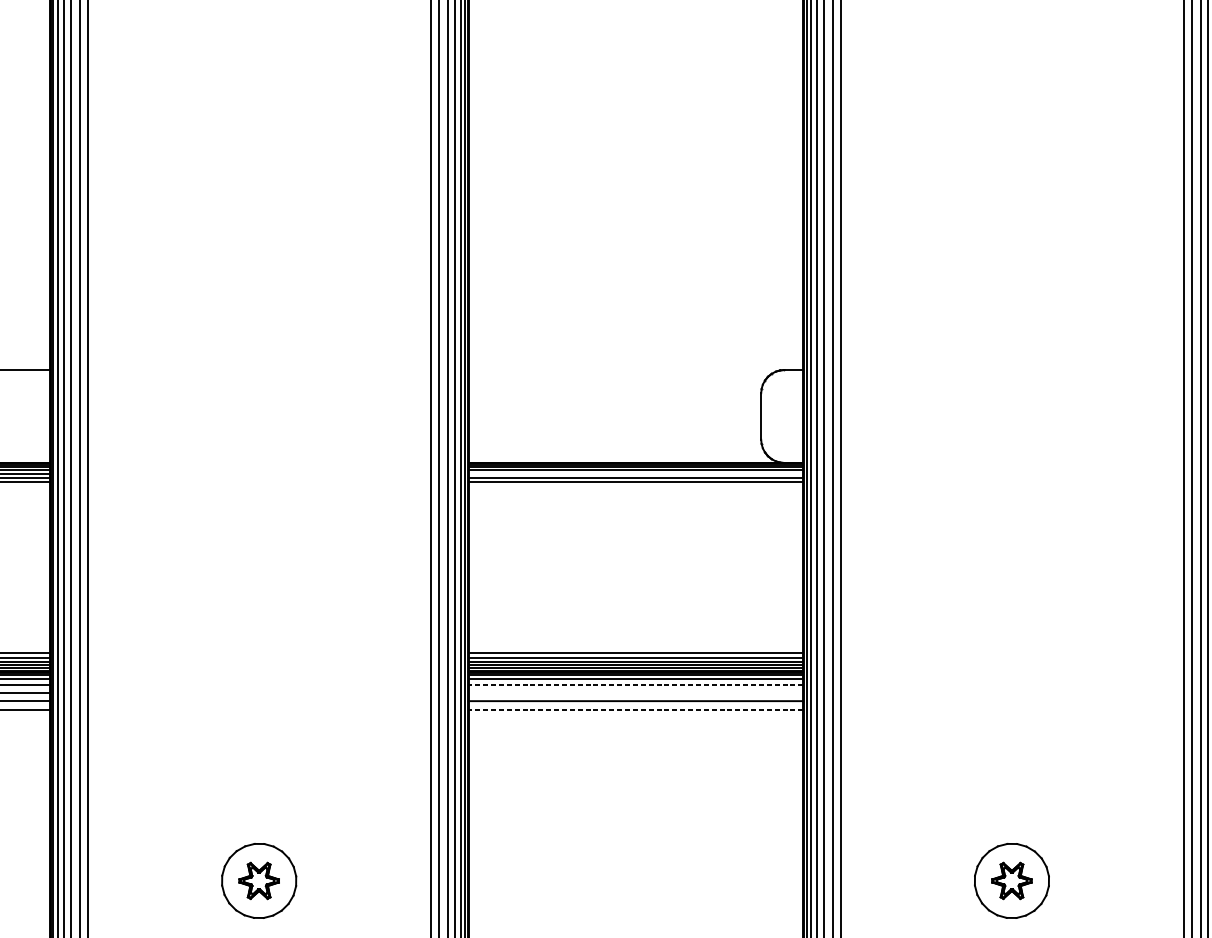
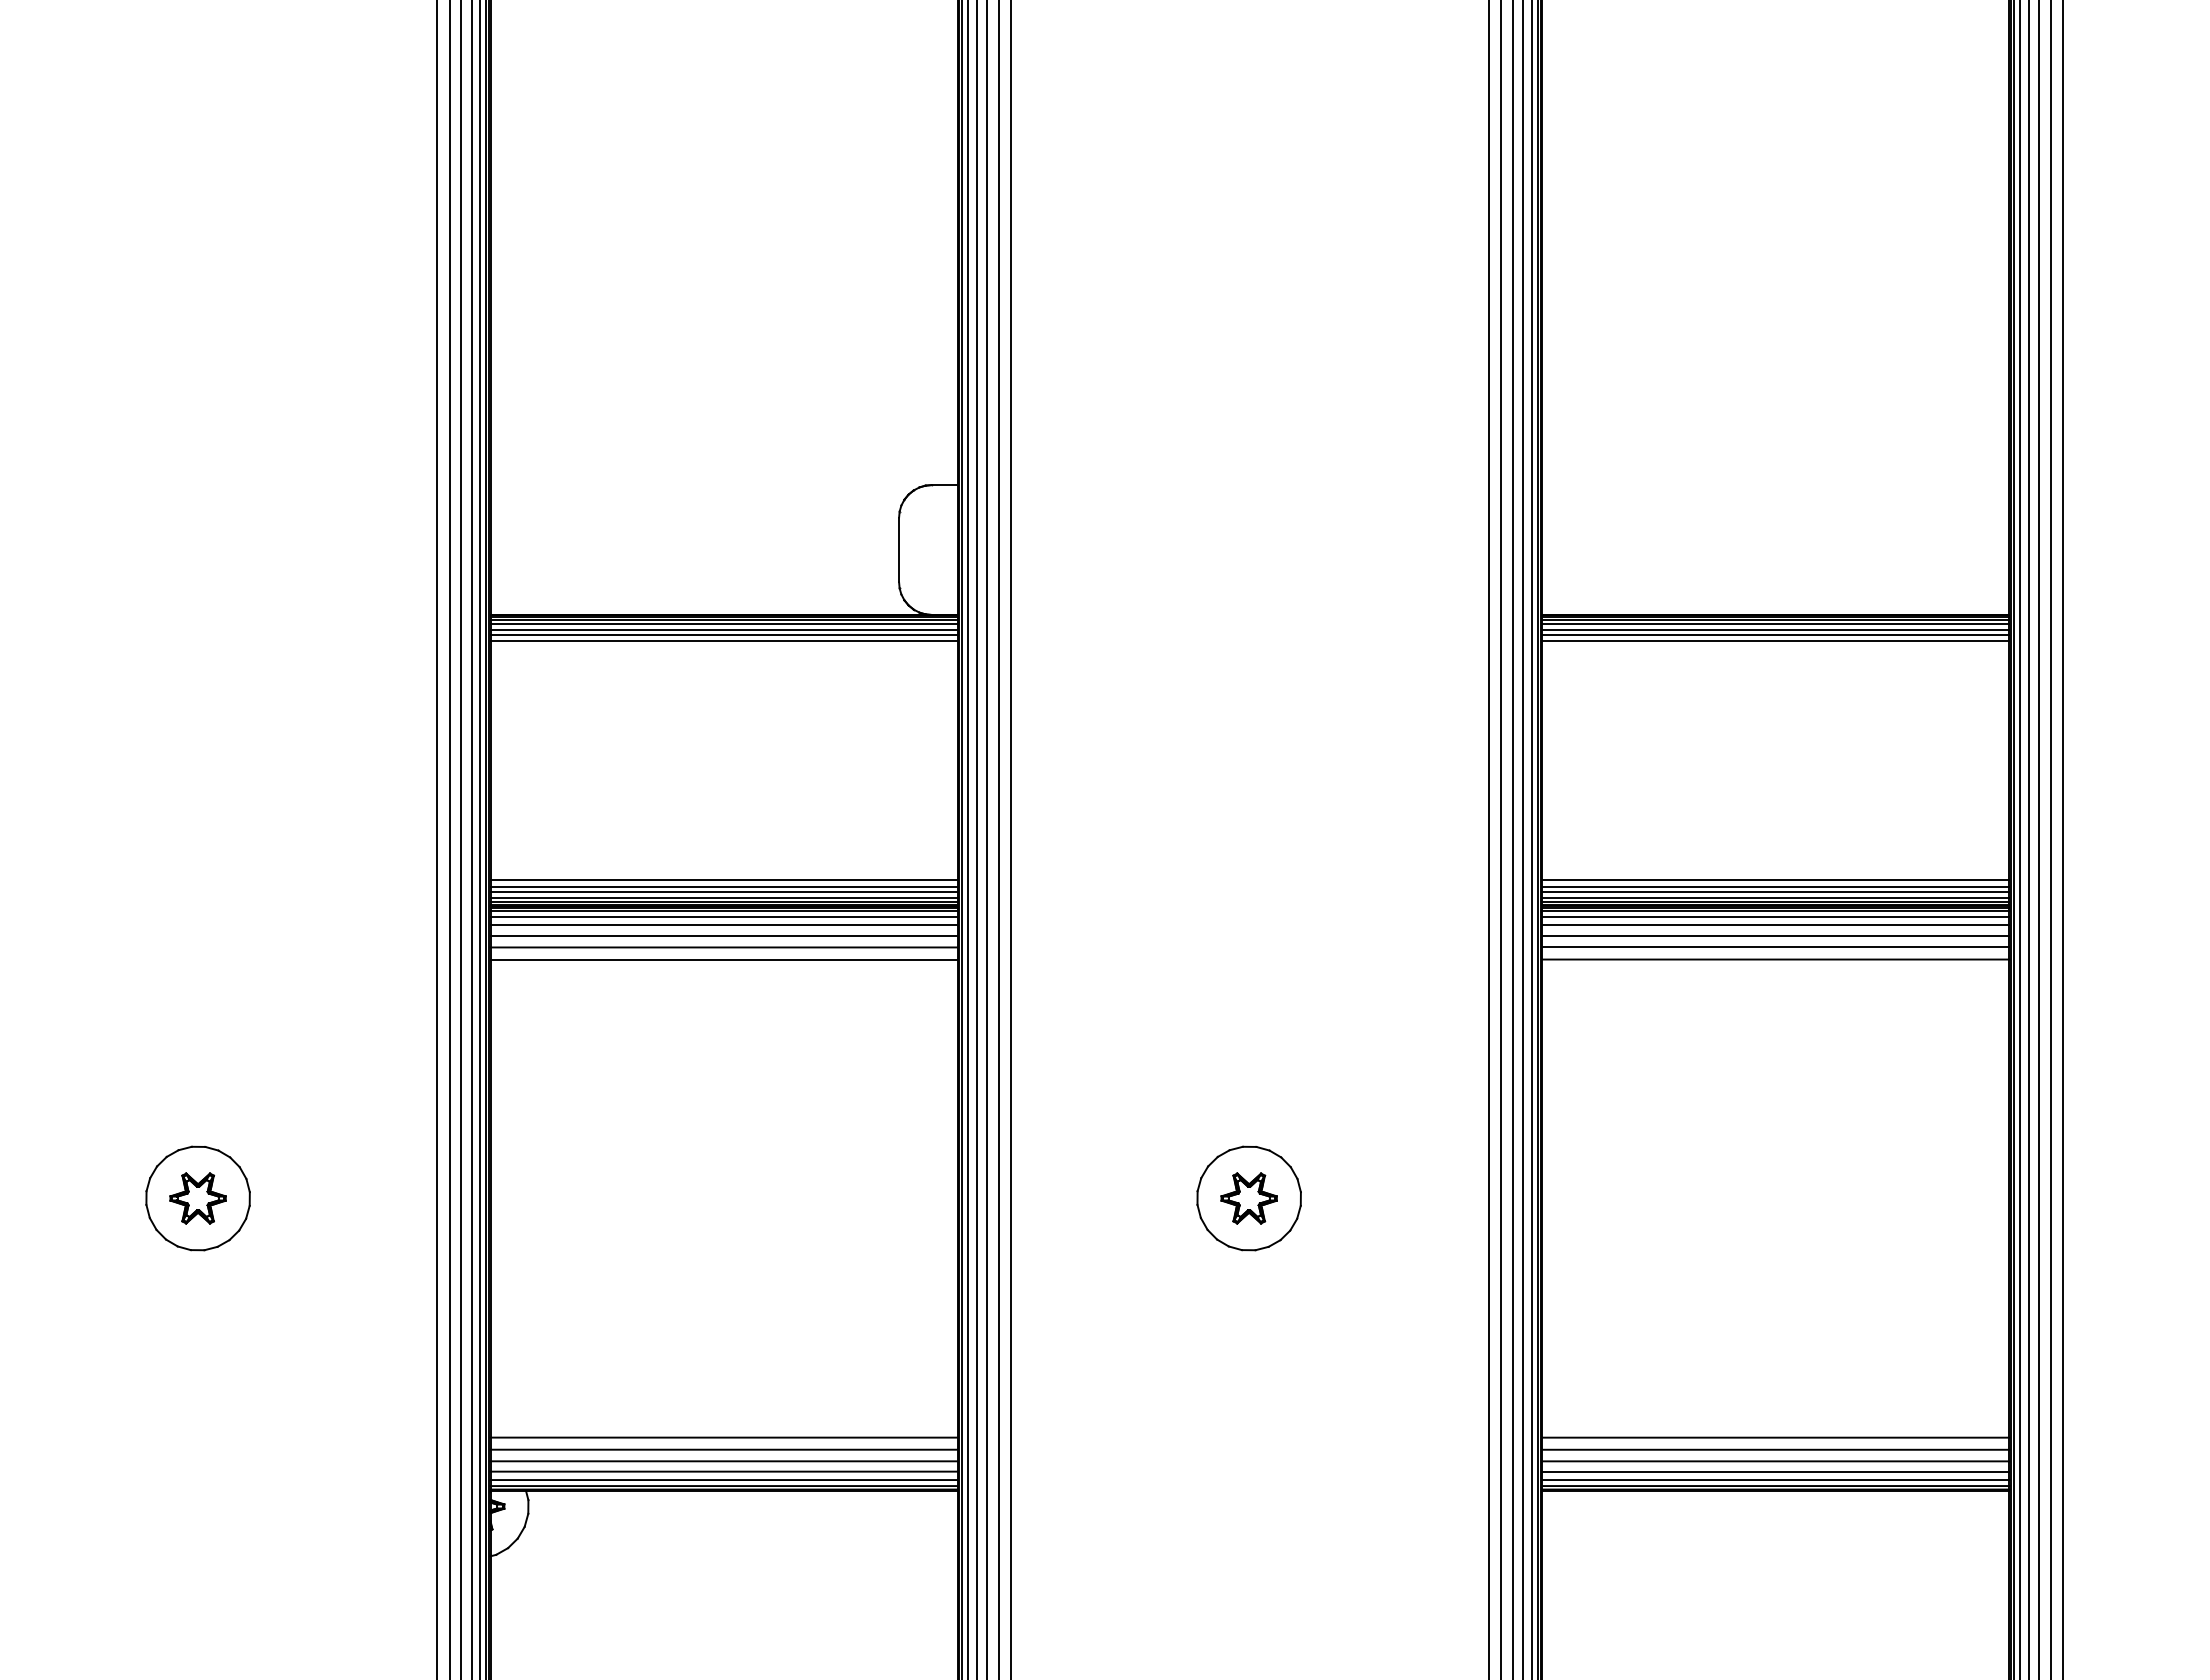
line: (635, 473) -> (723, 629), added
line: (636, 685) -> (724, 925), dashed -> solid
line: (635, 692) -> (723, 935), added
line: (636, 709) -> (724, 959), dashed -> solid

